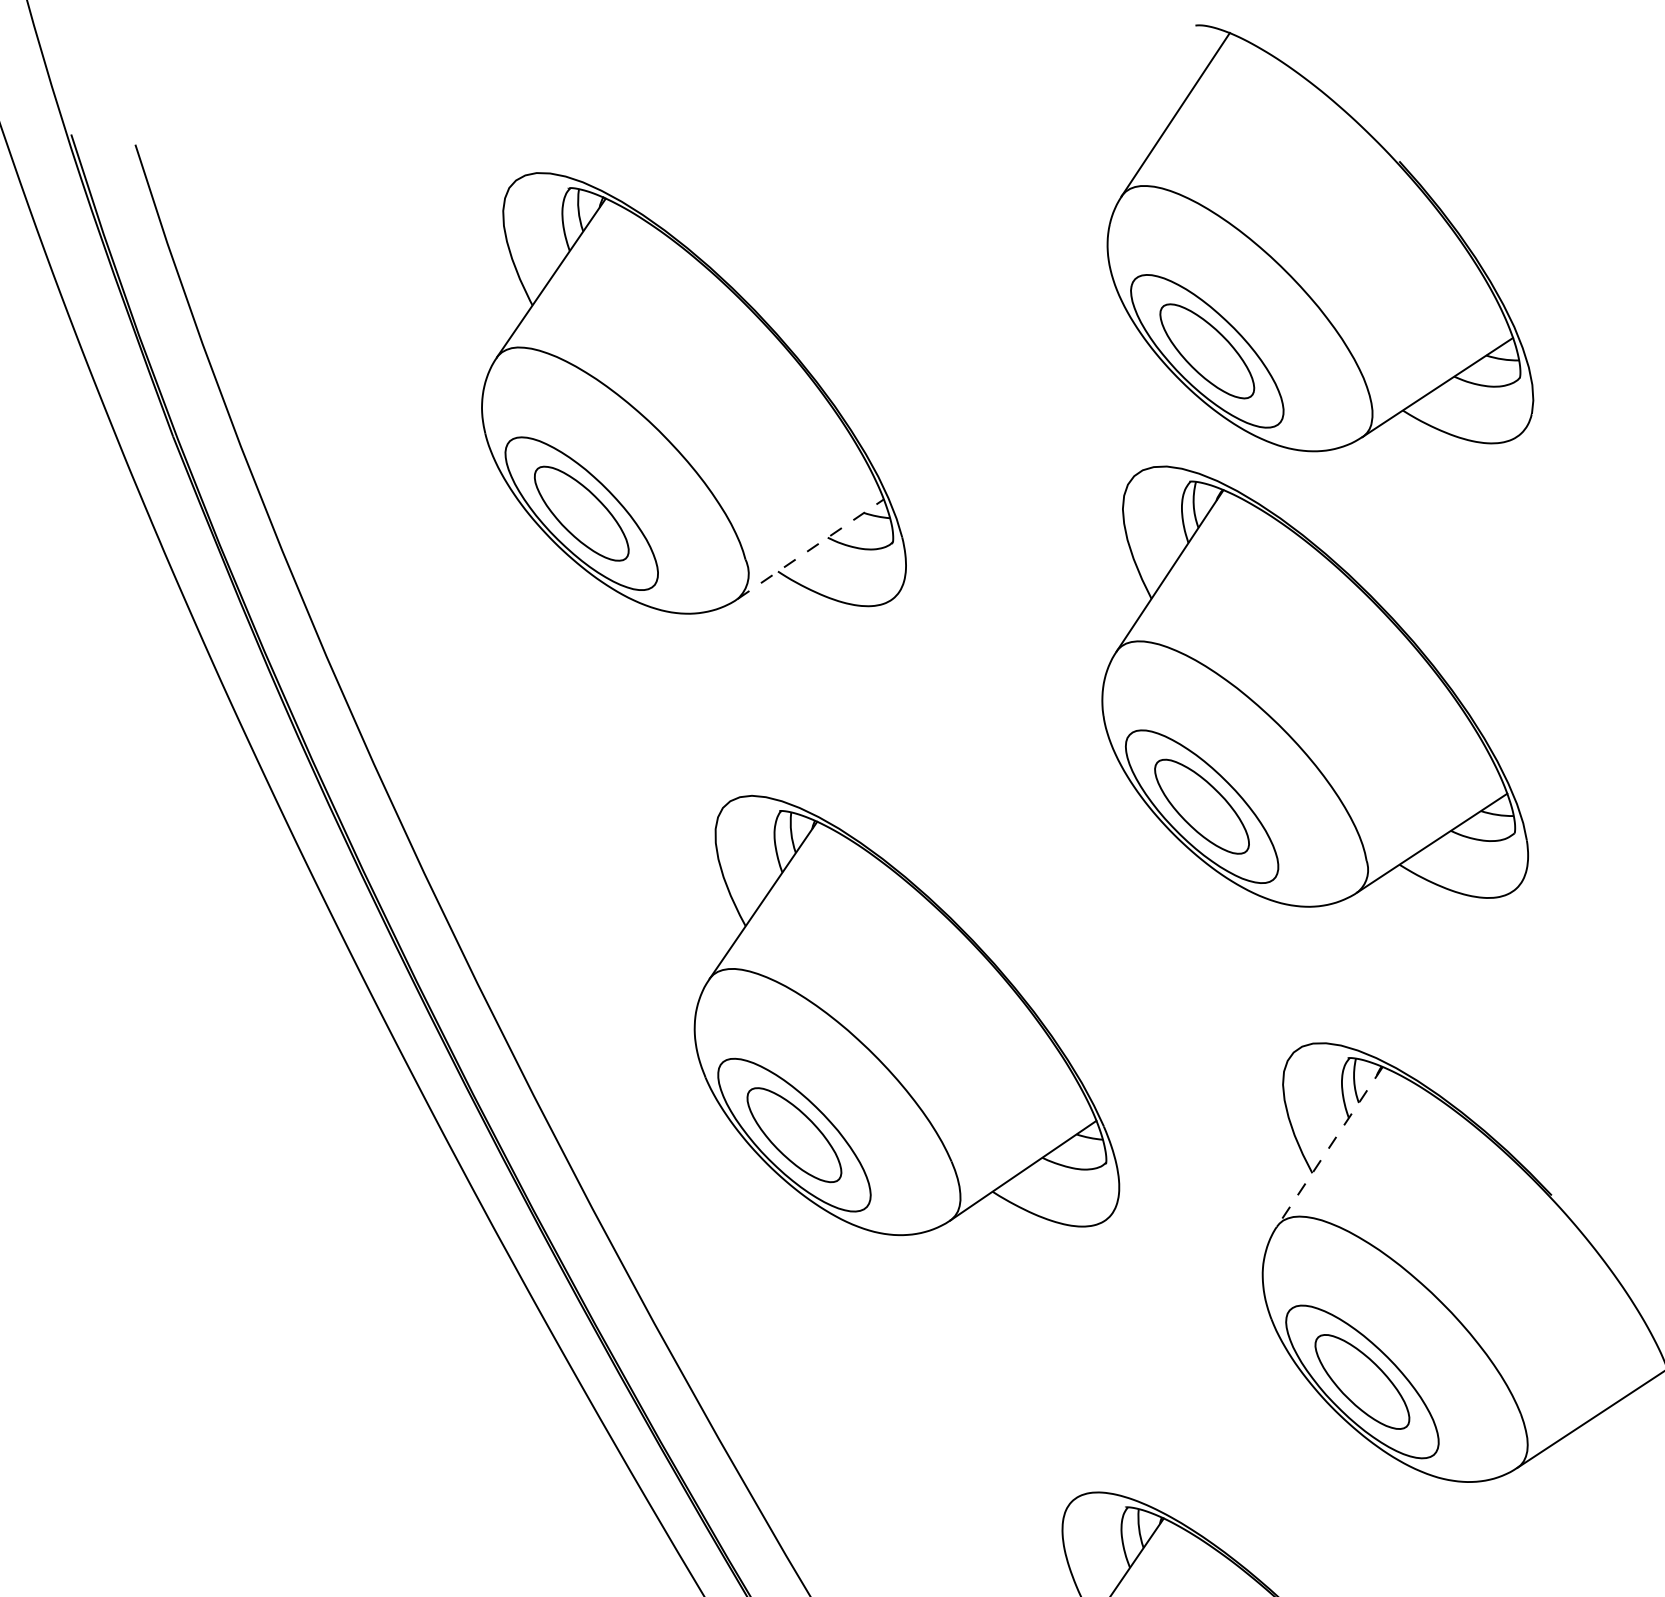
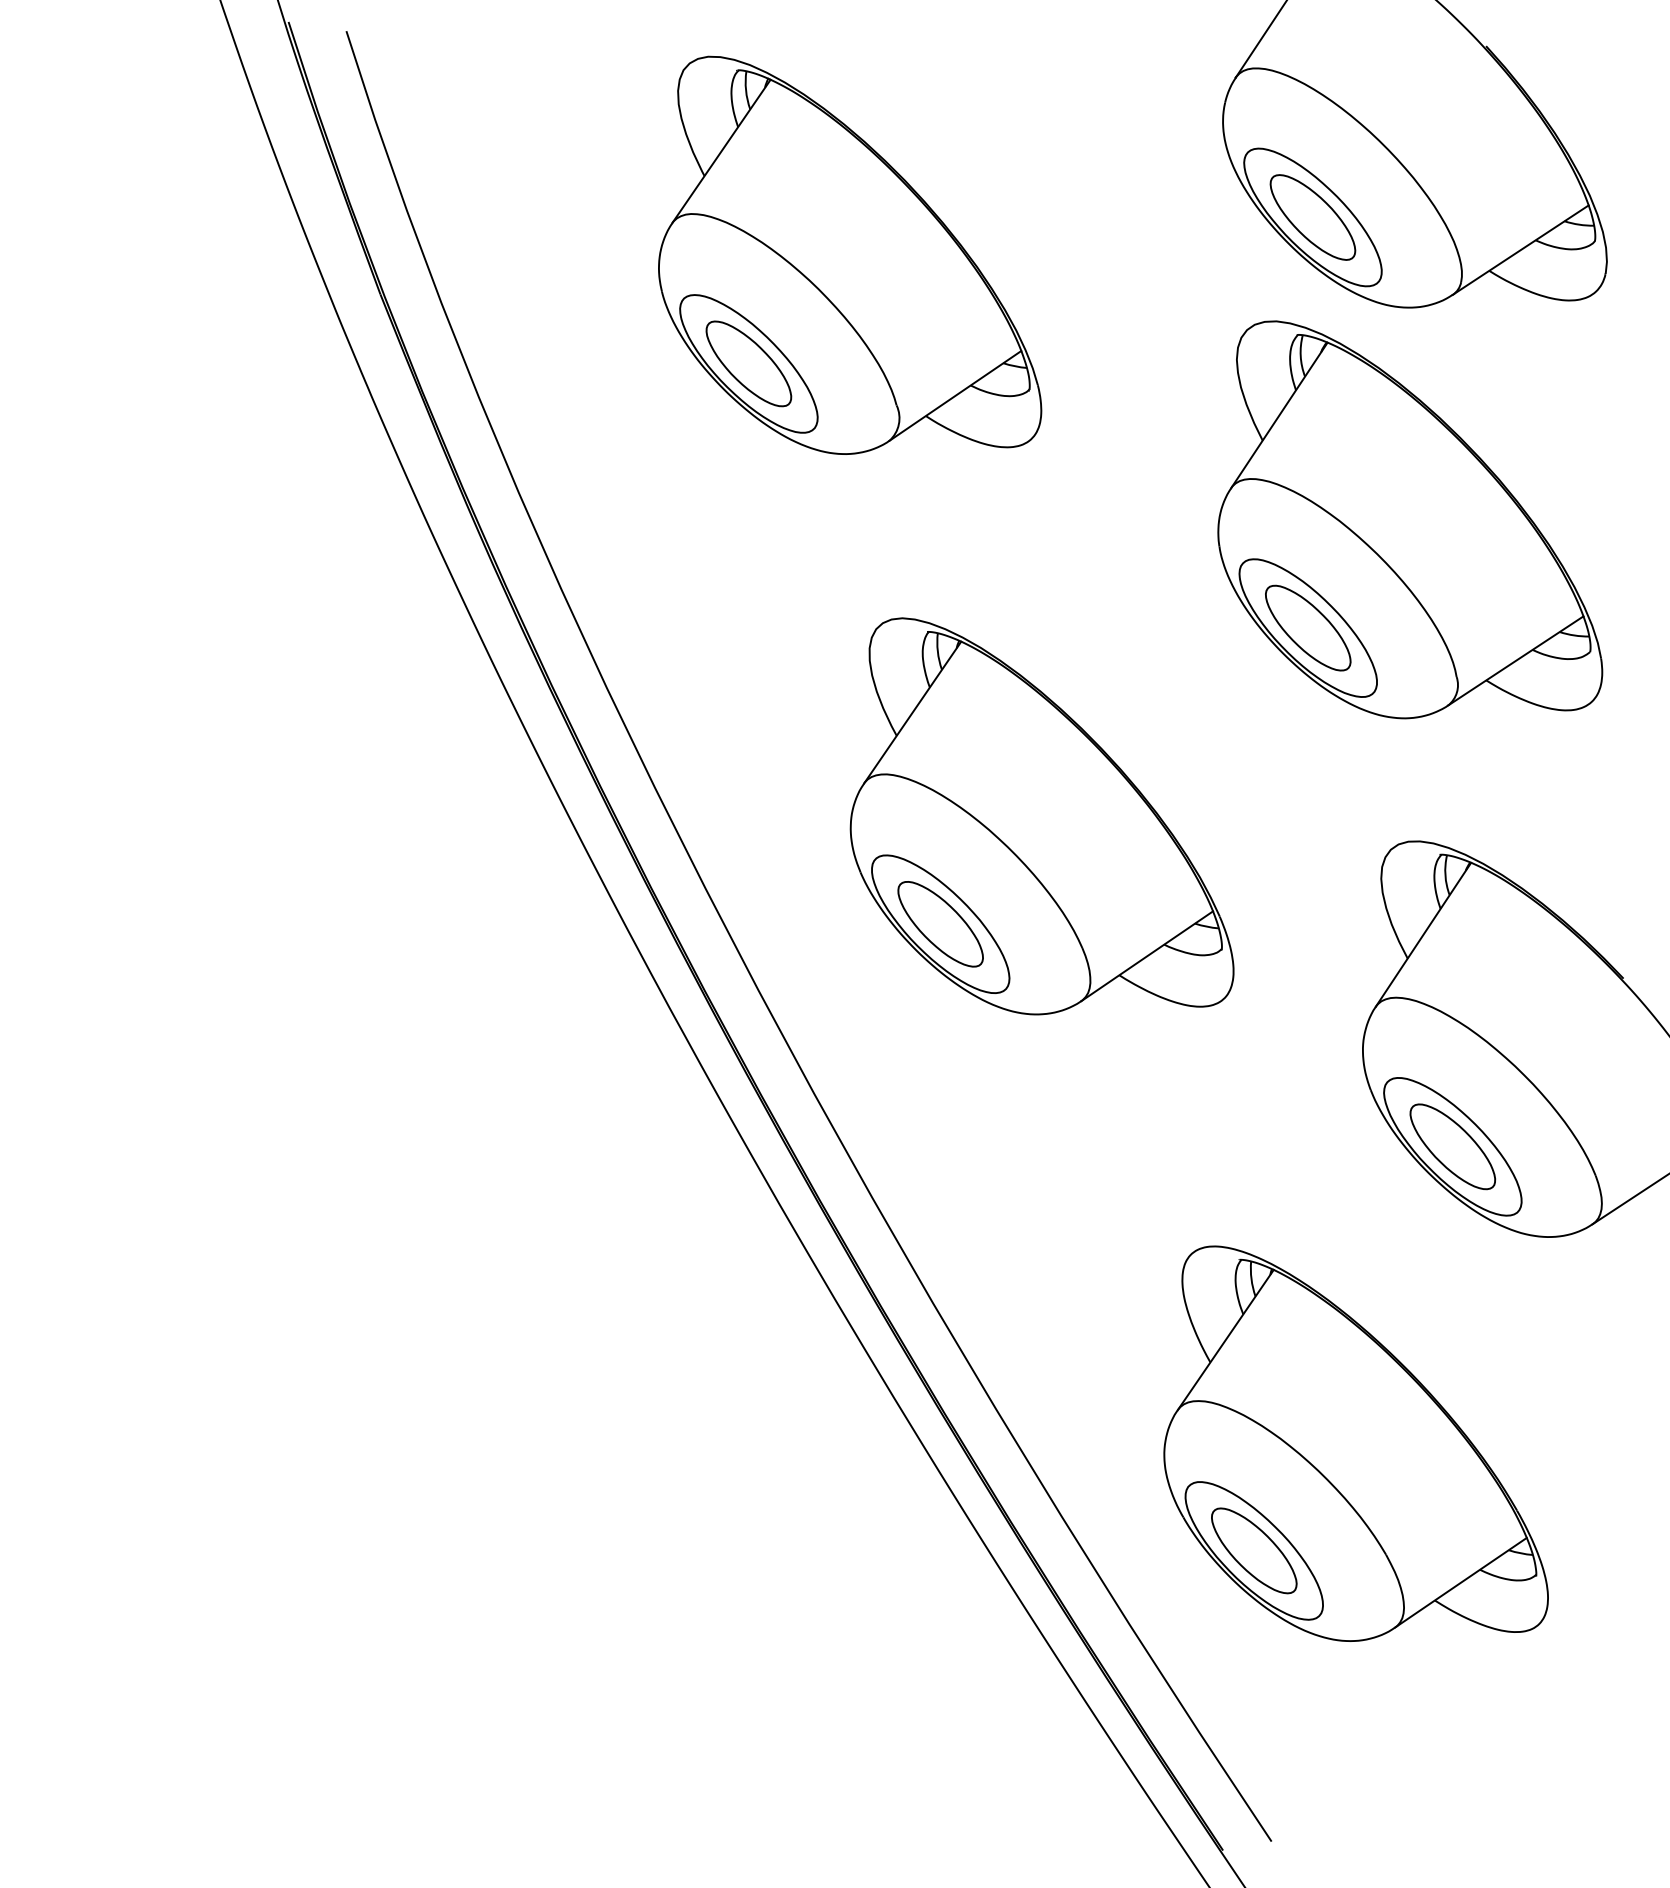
line: (810, 548) -> (955, 395), dashed -> solid
line: (1329, 1147) -> (1423, 935), dashed -> solid

